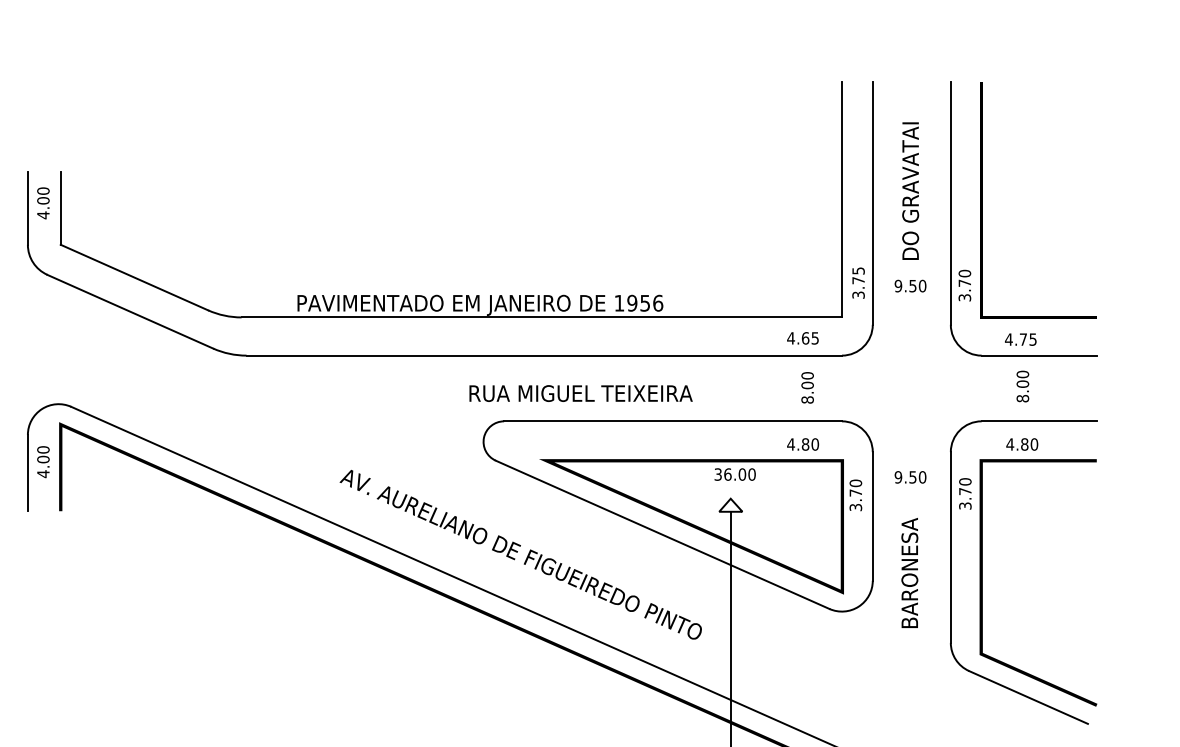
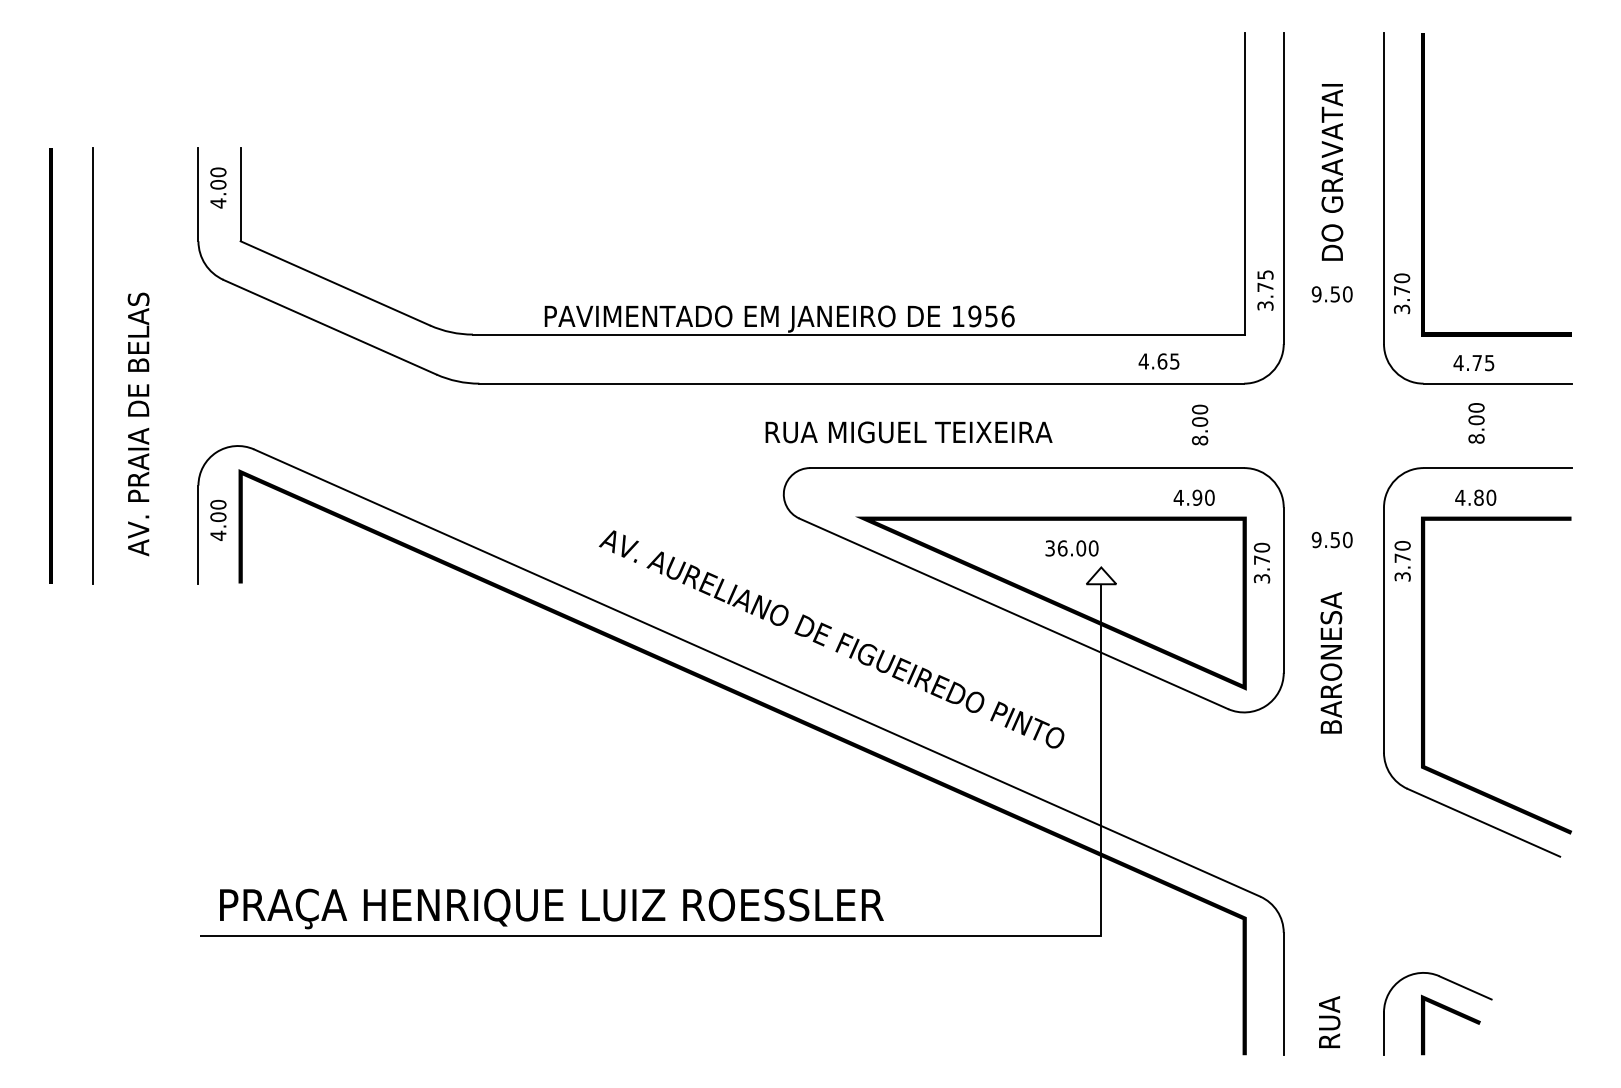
text: (802, 338) -> (1158, 361), moved
text: (805, 444) -> (1197, 497), 4.80 -> 4.90
text: (734, 474) -> (1071, 548), moved

